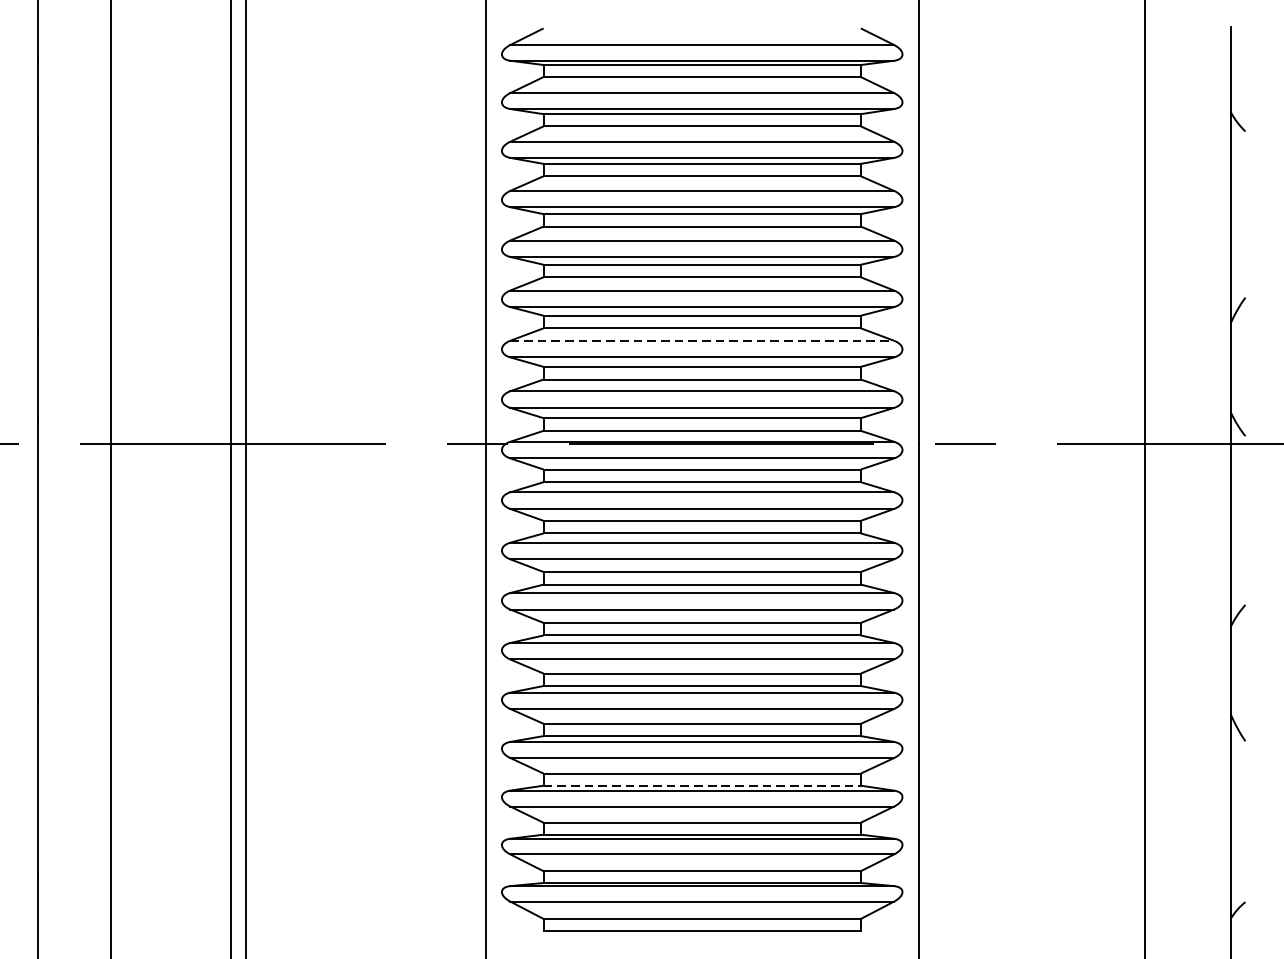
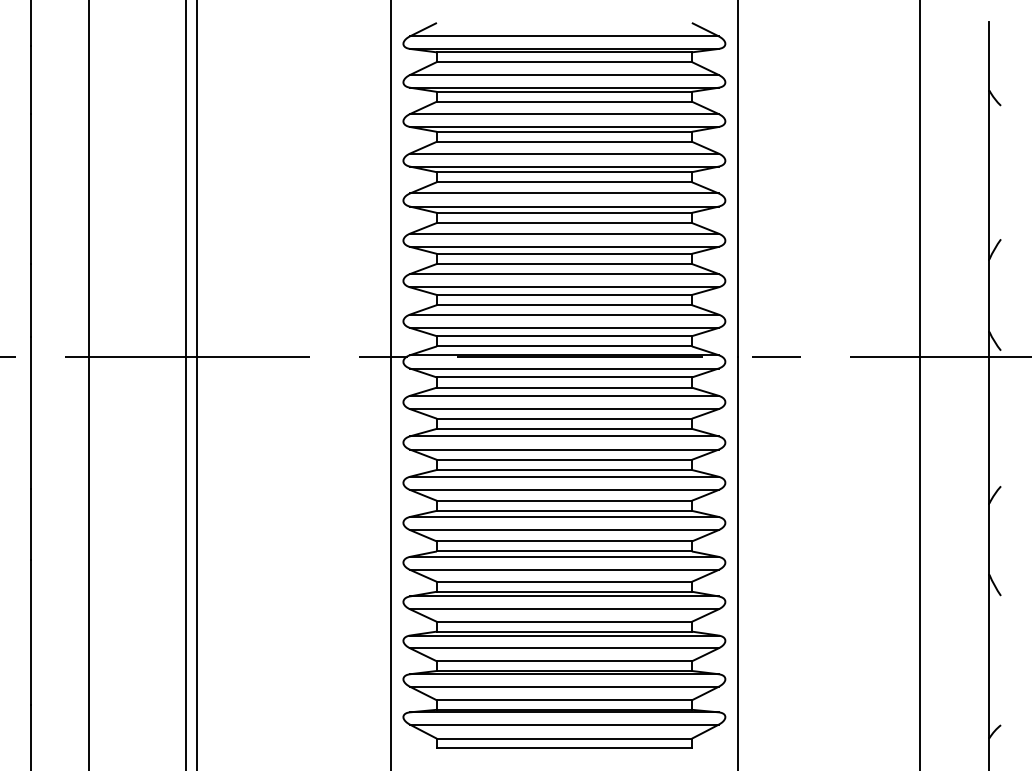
line: (702, 341) -> (564, 274), dashed -> solid
line: (702, 785) -> (564, 631), dashed -> solid

